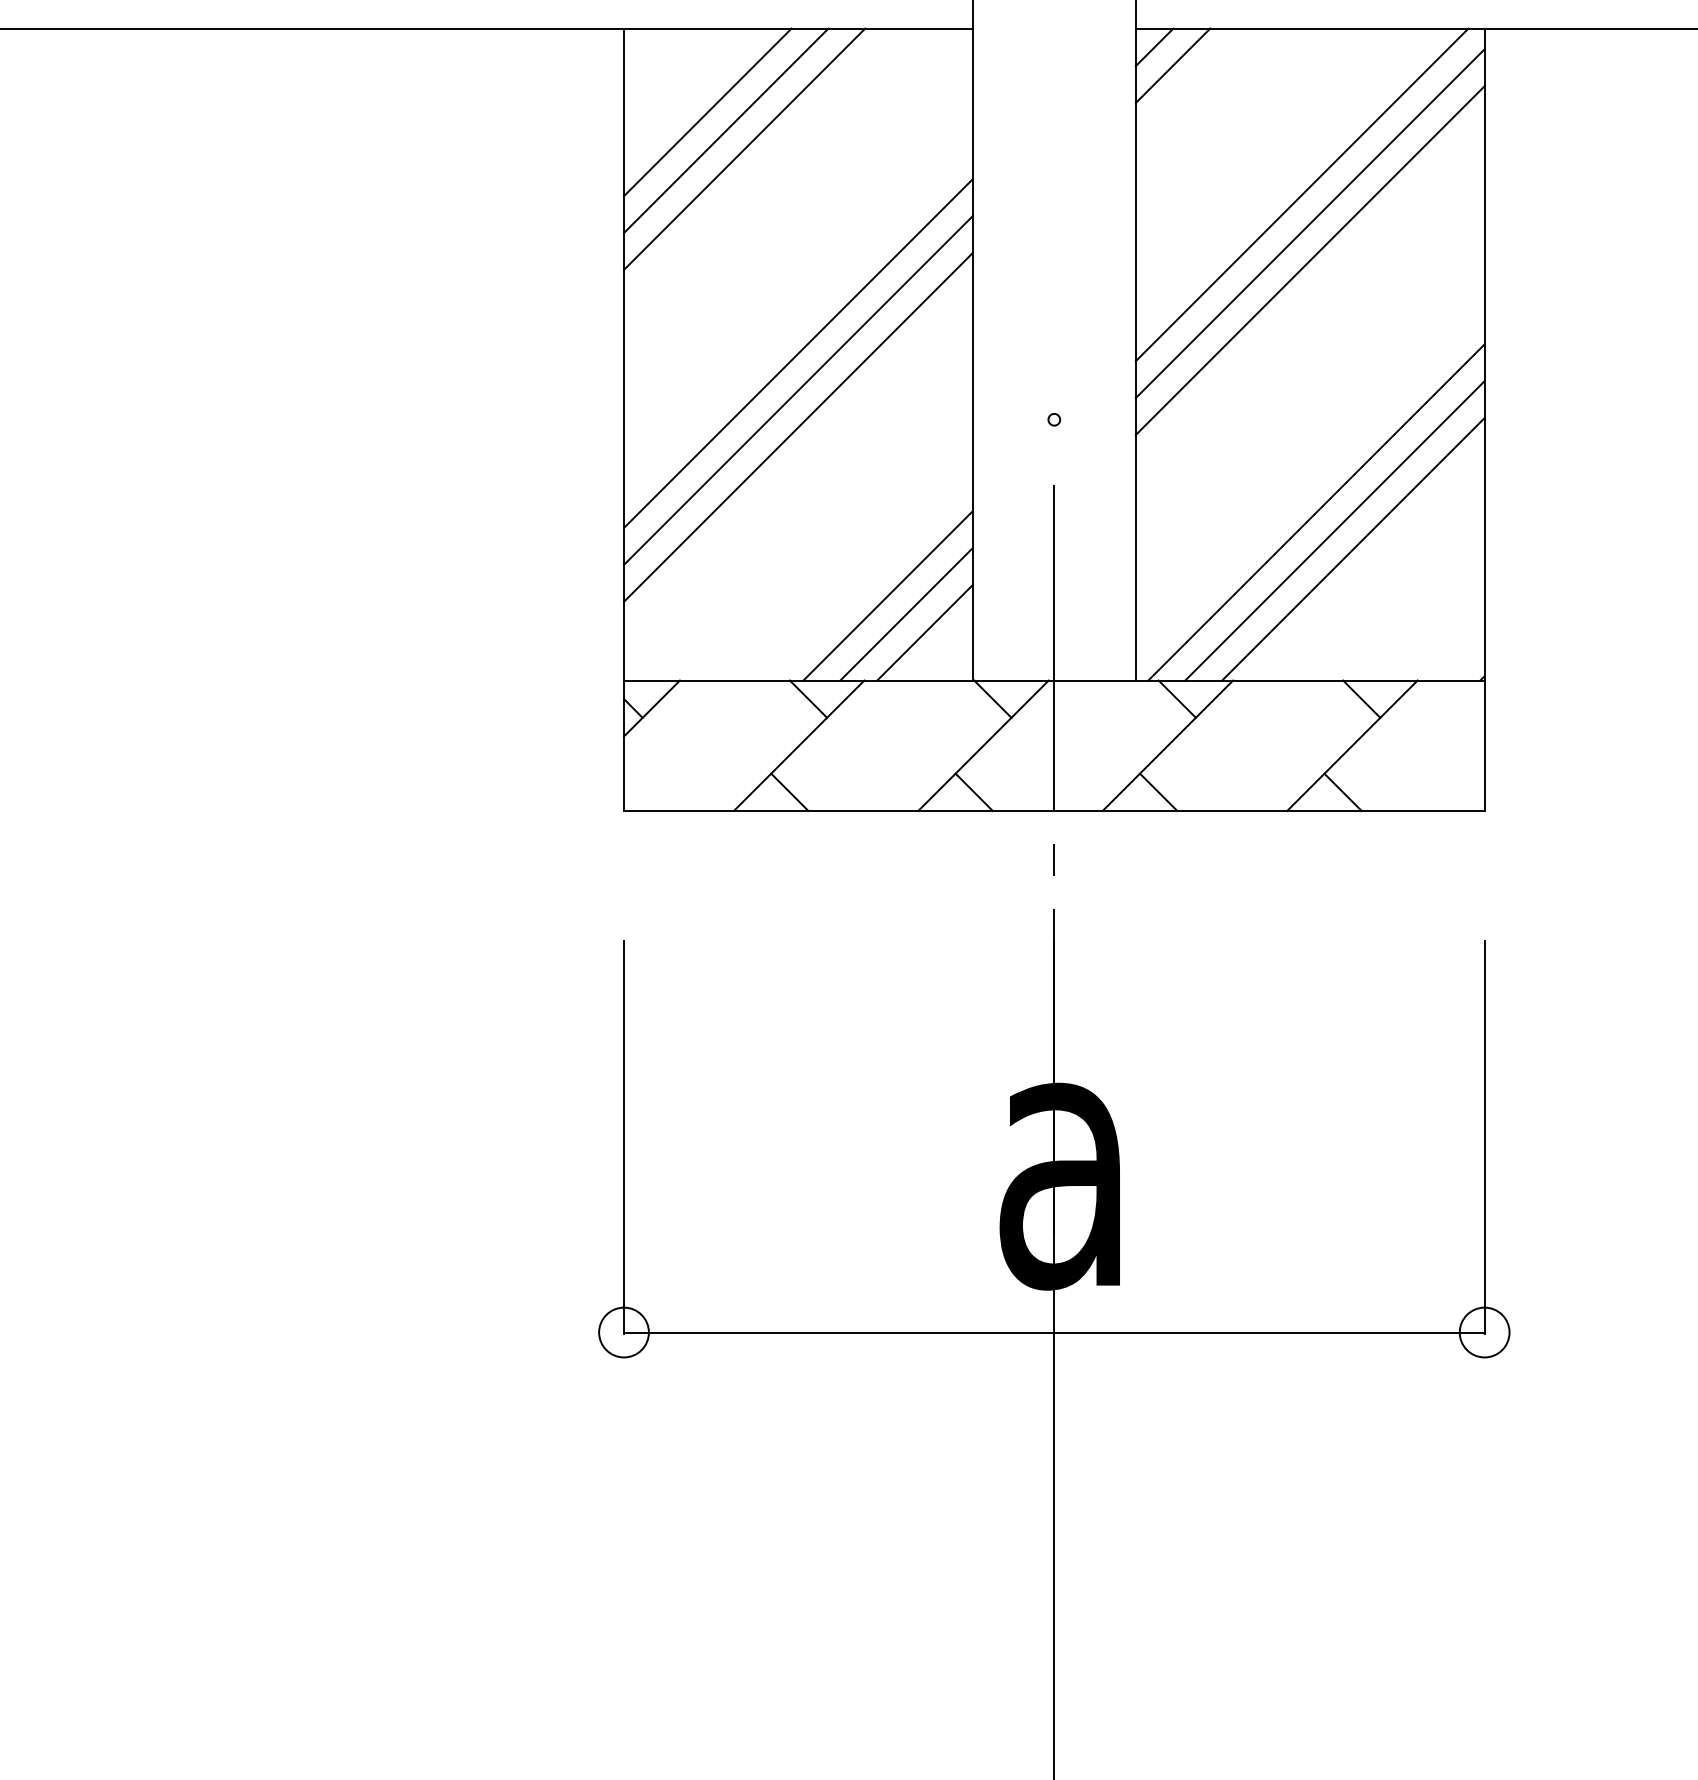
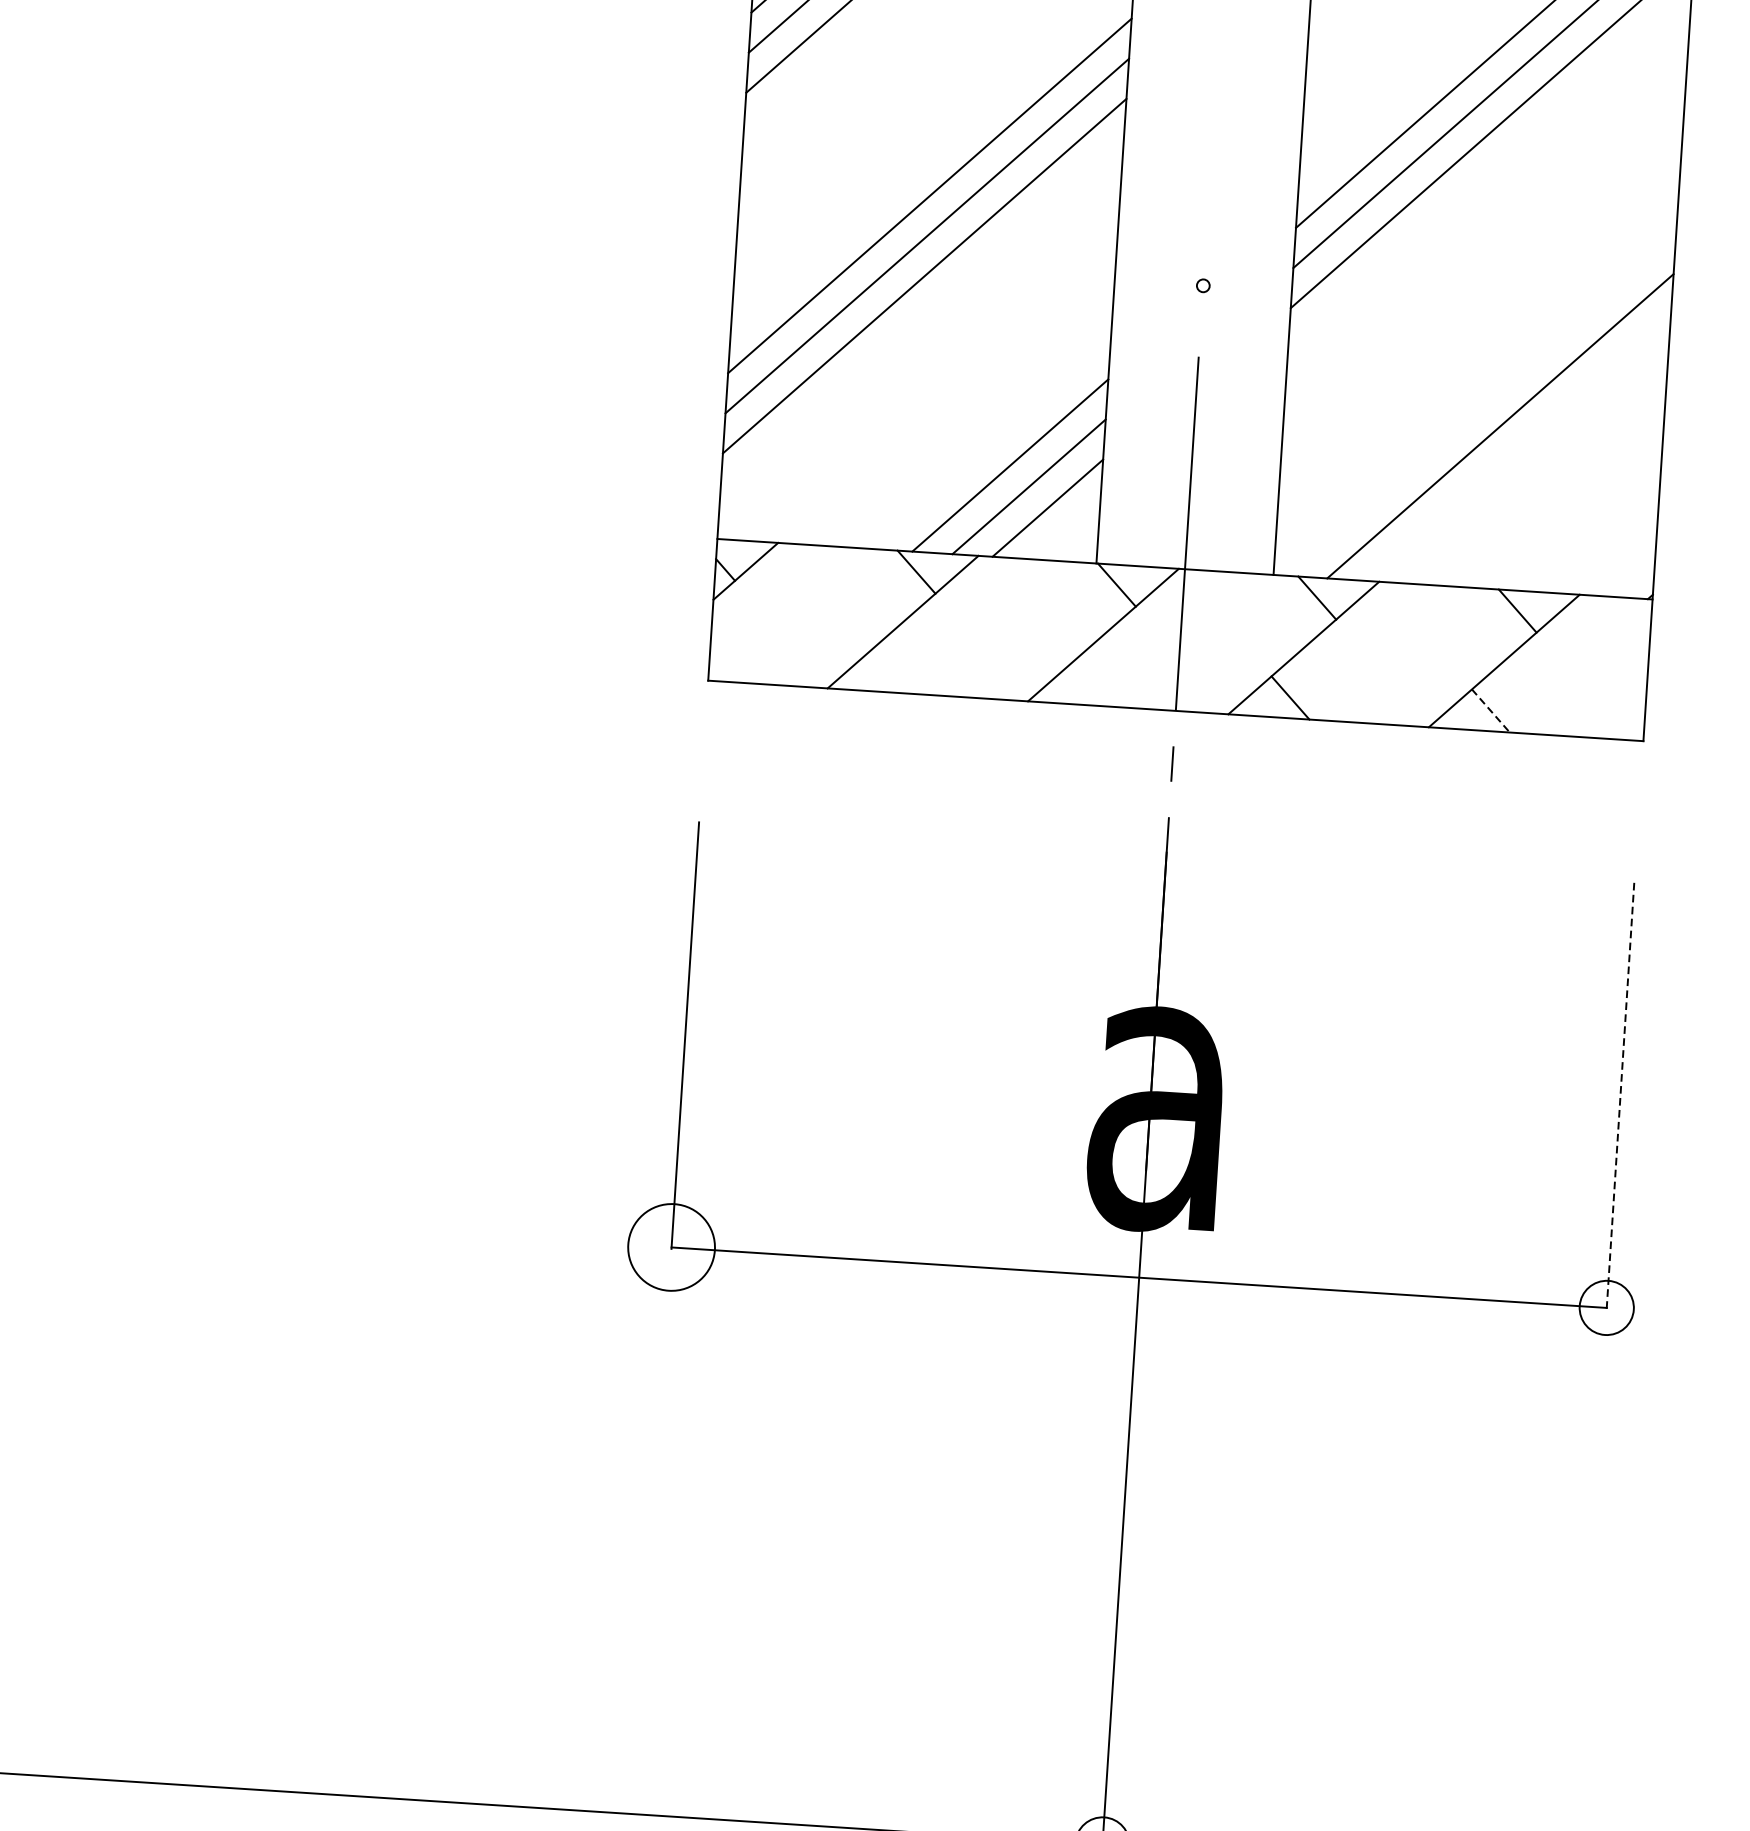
line: (1316, 512) -> (1481, 405), removed
line: (1353, 549) -> (1519, 447), removed
line: (789, 791) -> (889, 671), removed
line: (973, 791) -> (1089, 684), removed
line: (1343, 792) -> (1491, 711), solid -> dashed
line: (1484, 1138) -> (1620, 1097), solid -> dashed
circle: (623, 1332) -> (671, 1247), size x1.6

